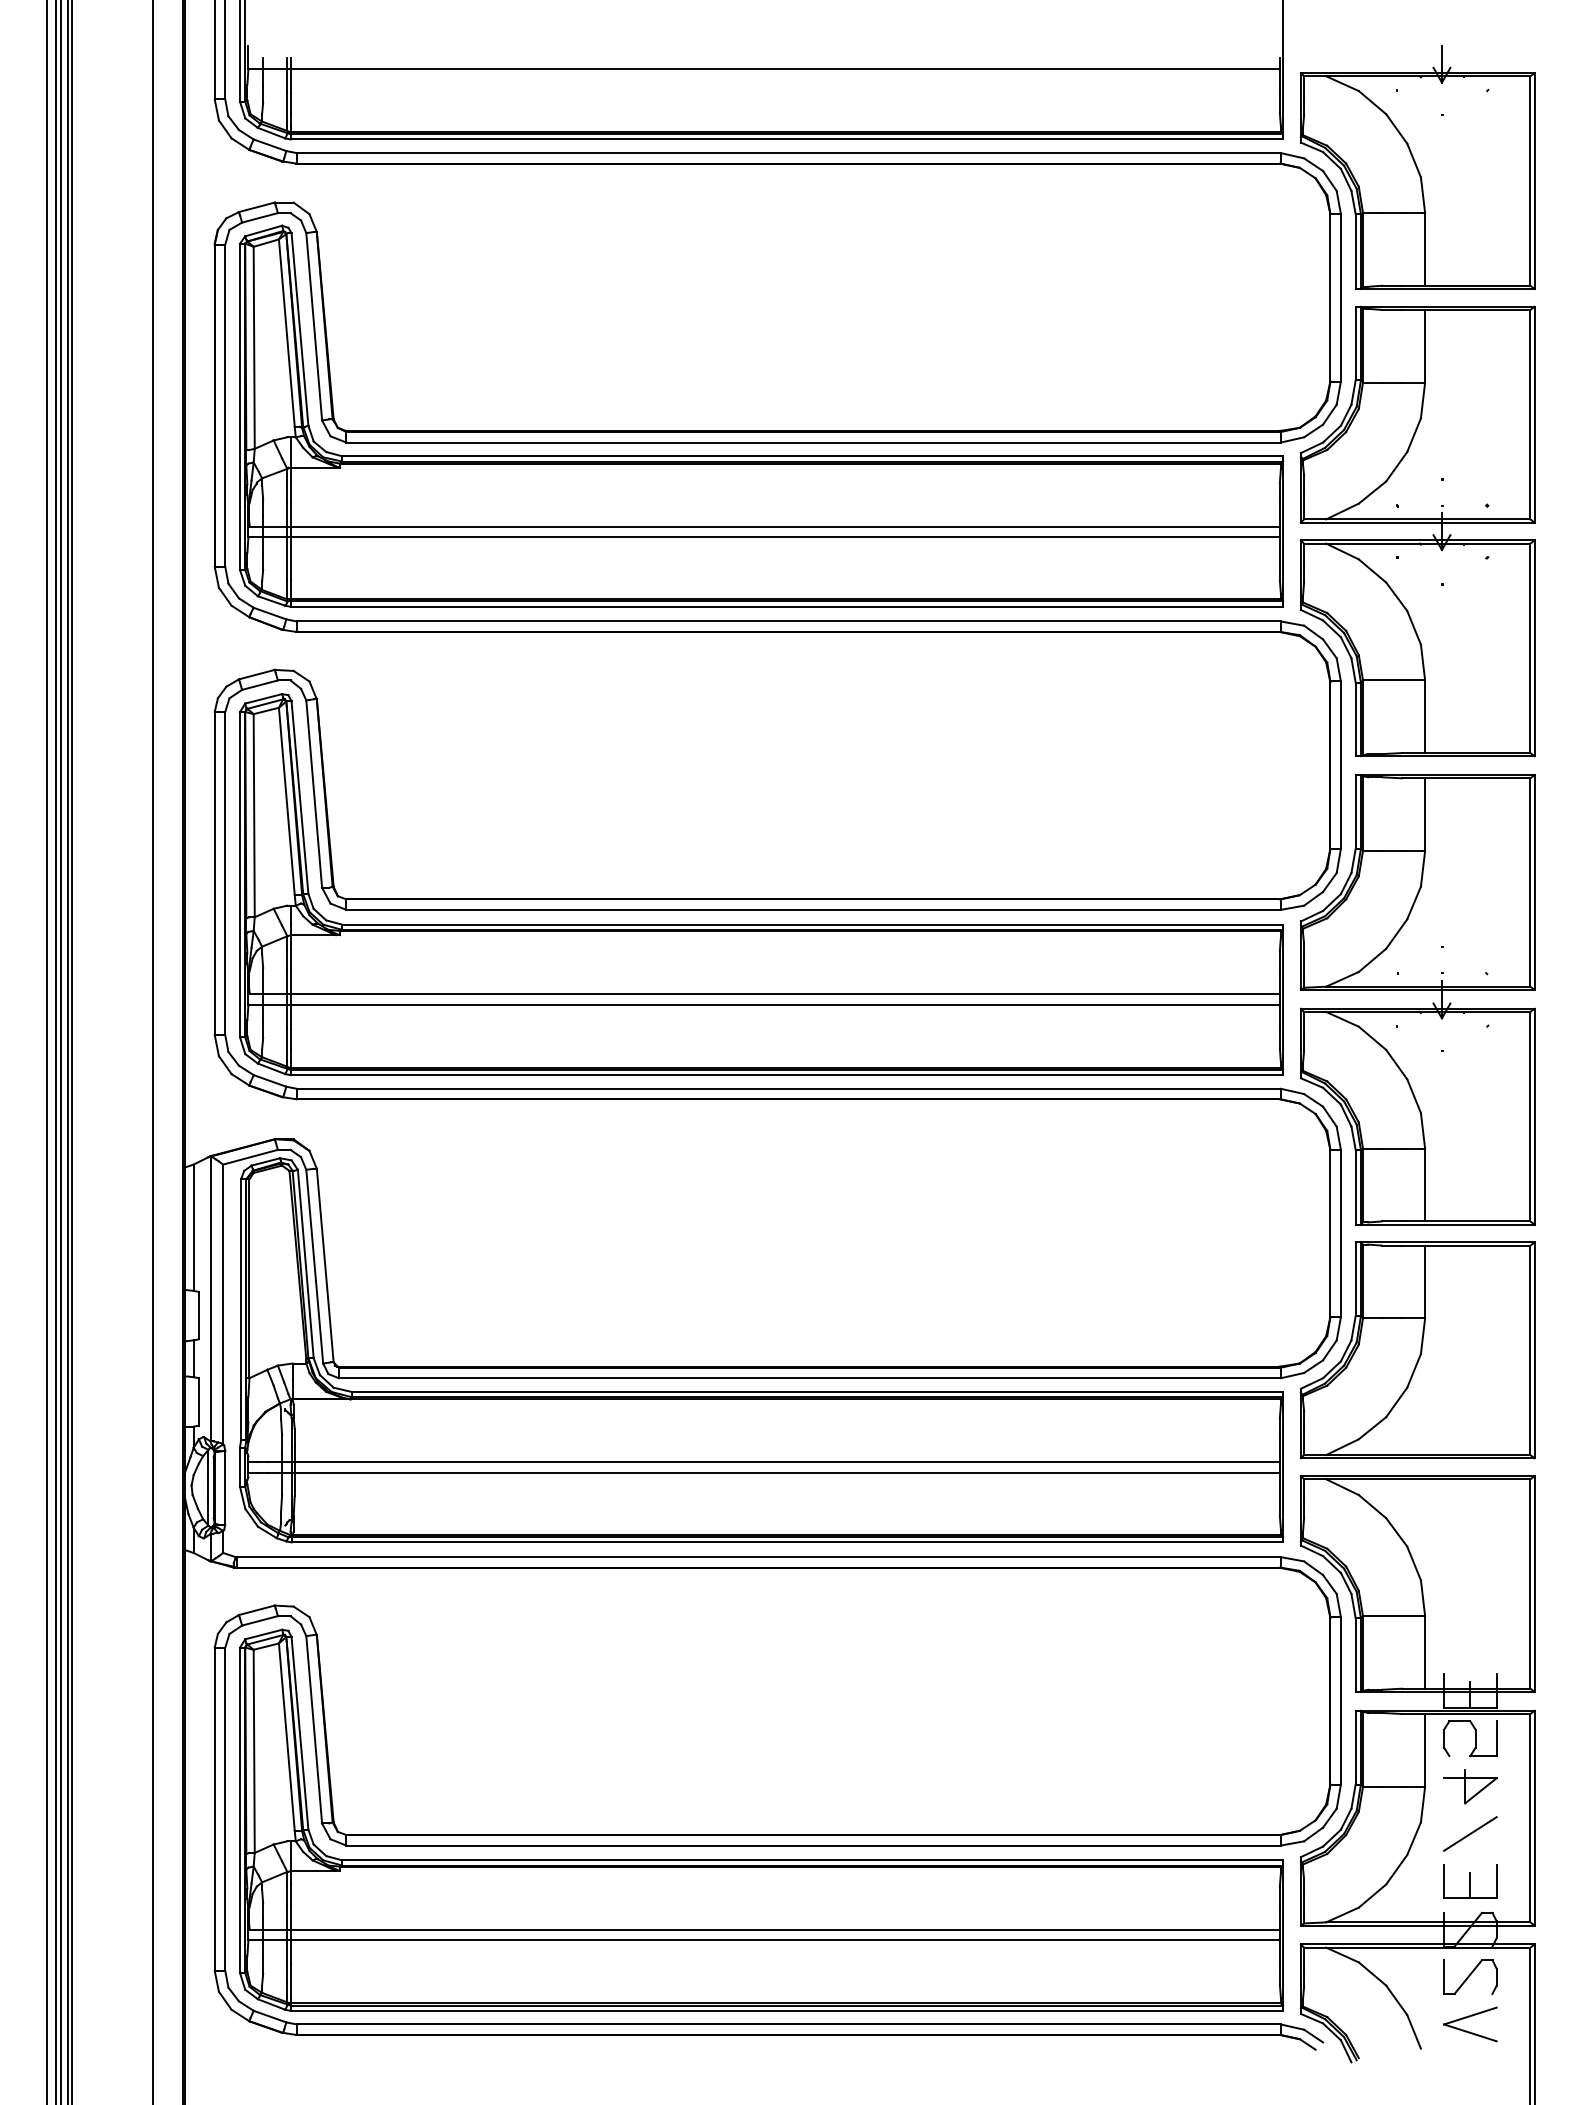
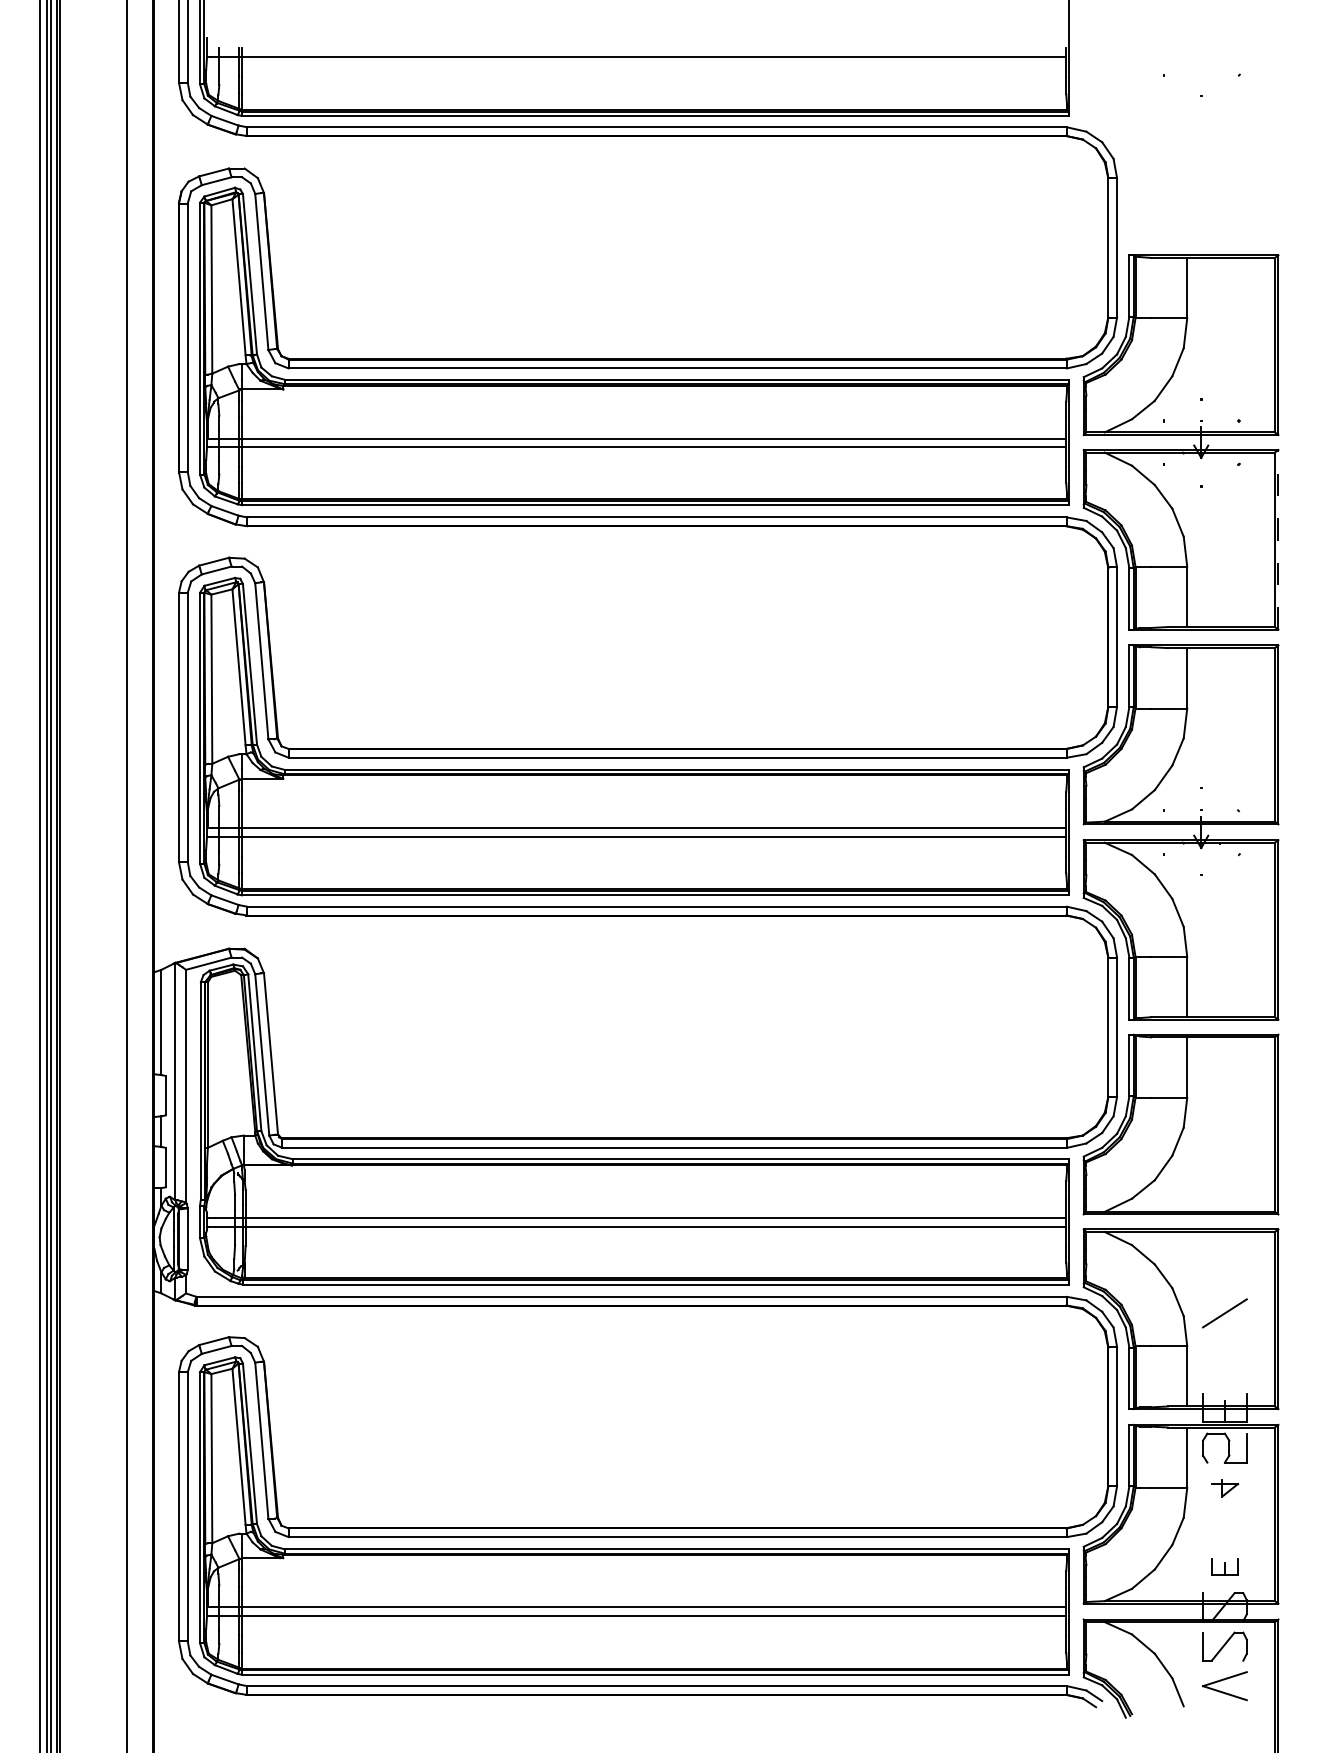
part: (1417, 167) -> (1180, 139), removed
line: (1534, 648) -> (1278, 539), solid -> dashed
part: (1470, 1786) -> (1225, 1487), size x0.6
line: (1470, 1833) -> (1225, 1312), moved
part: (1470, 1881) -> (1225, 1567), size x0.6

